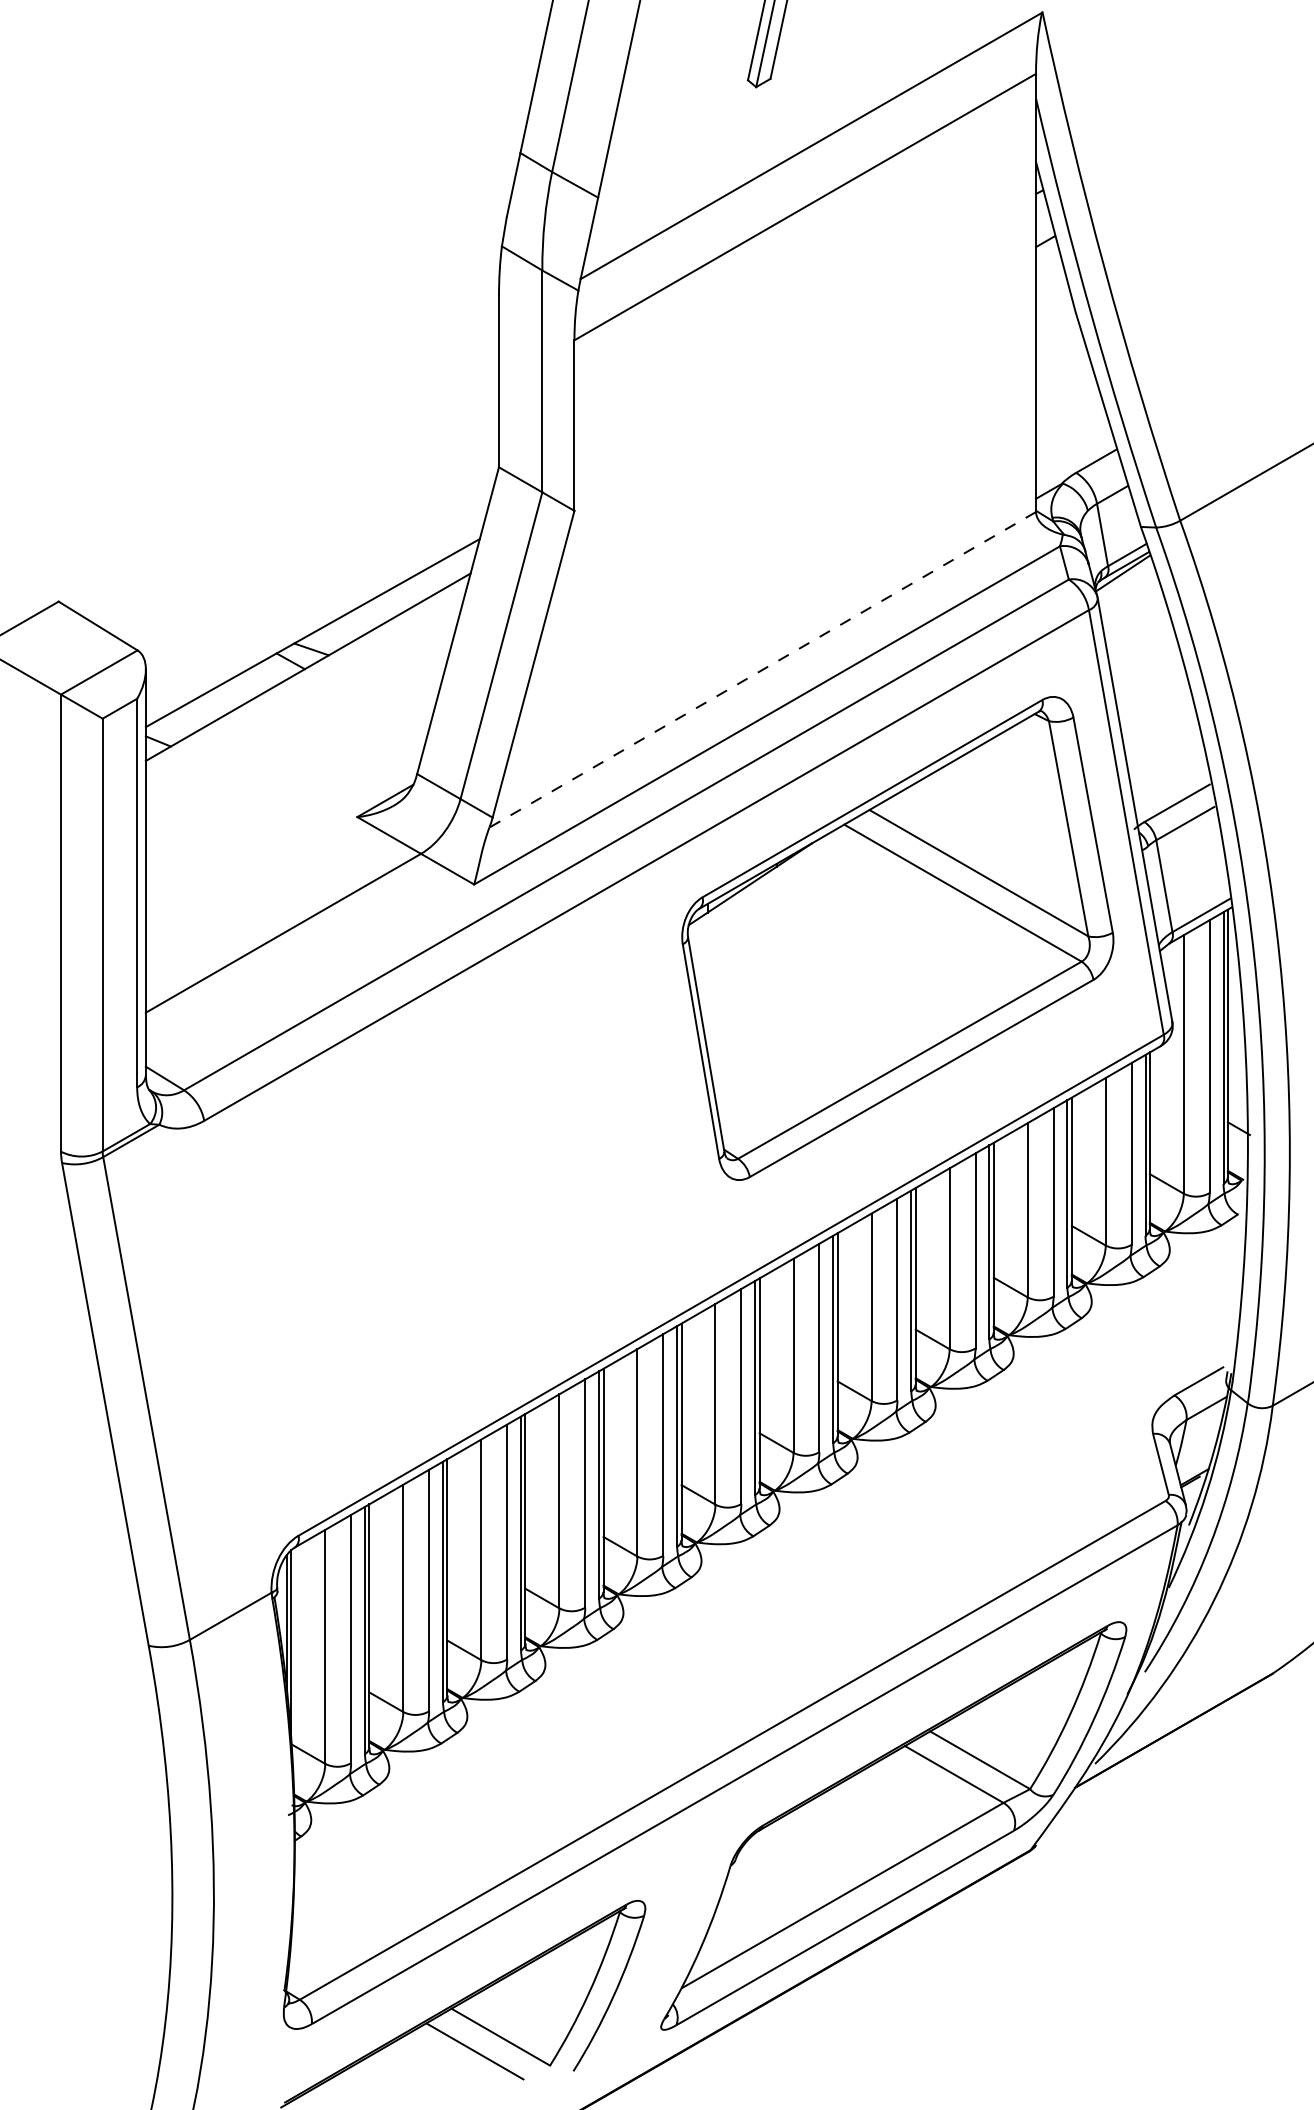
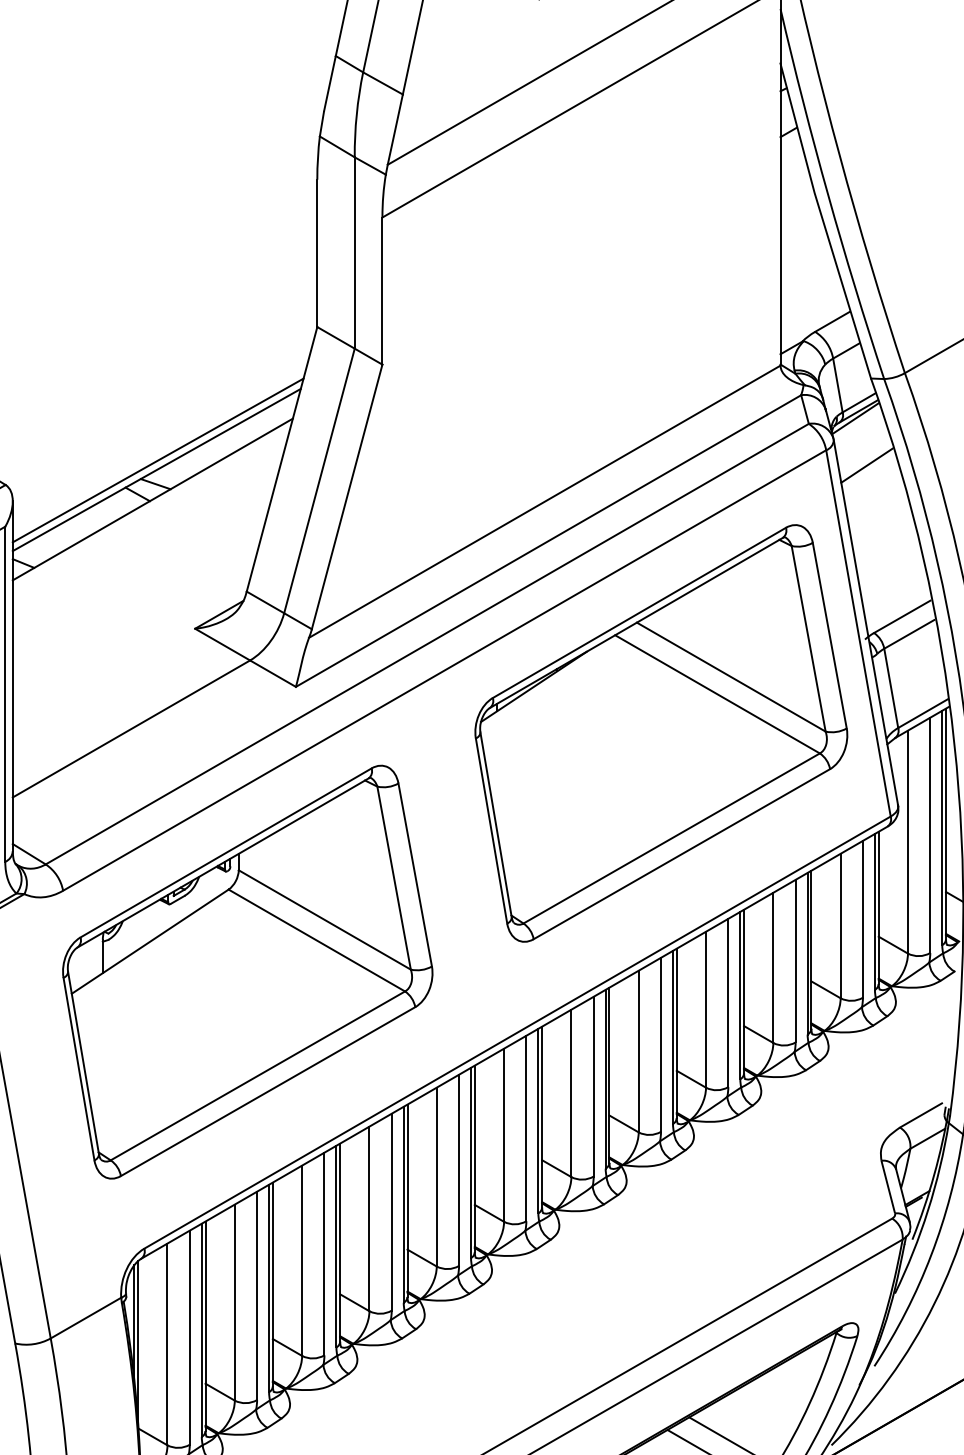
line: (314, 621) -> (158, 460), added
line: (1136, 627) -> (867, 465), added
line: (762, 669) -> (544, 501), dashed -> solid
part: (418, 1215) -> (247, 972), added

